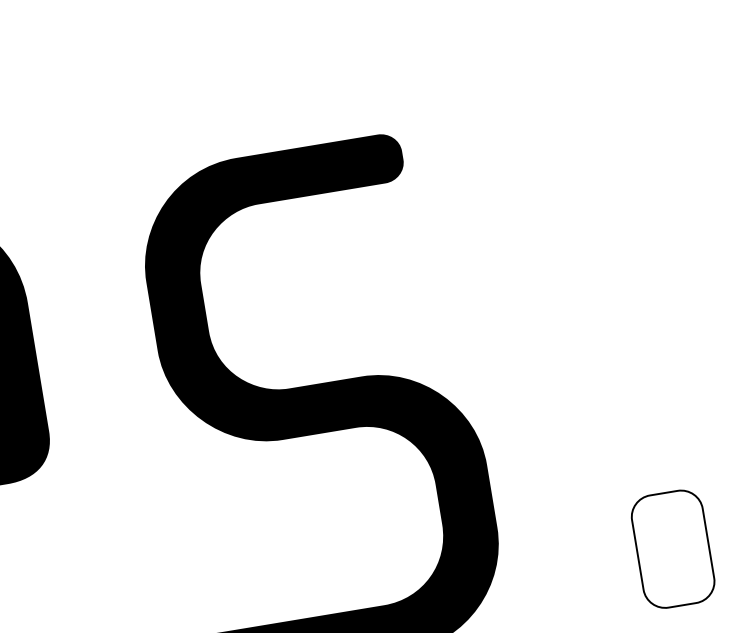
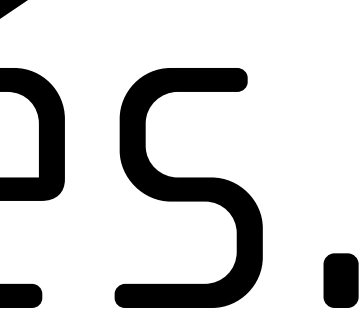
fill: (671, 549) -> (340, 280), added

